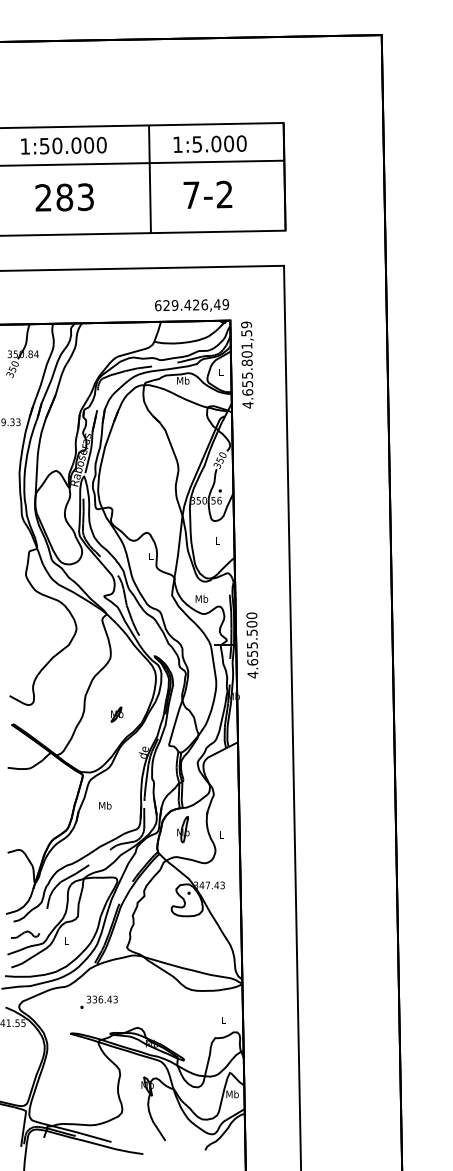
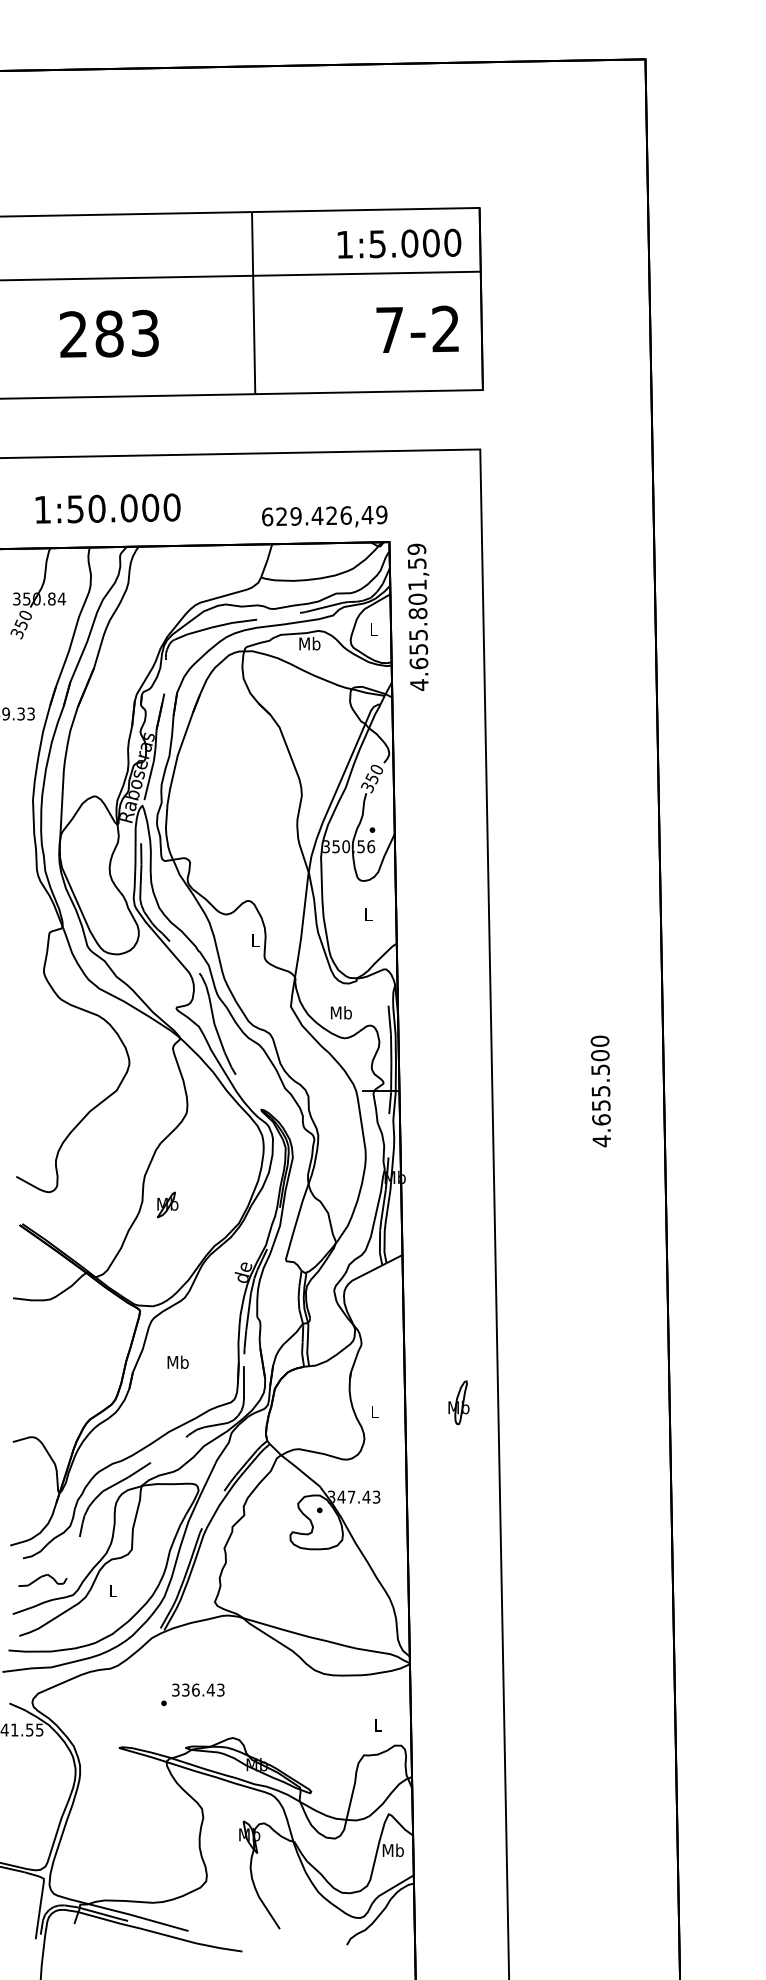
text: (209, 143) -> (398, 242), moved
text: (63, 145) -> (107, 508), moved
text: (207, 194) -> (416, 328), moved
text: (252, 645) -> (601, 1091), moved
part: (116, 714) -> (166, 1204), moved
part: (183, 829) -> (459, 1402), moved
text: (98, 1001) -> (191, 1693), moved

